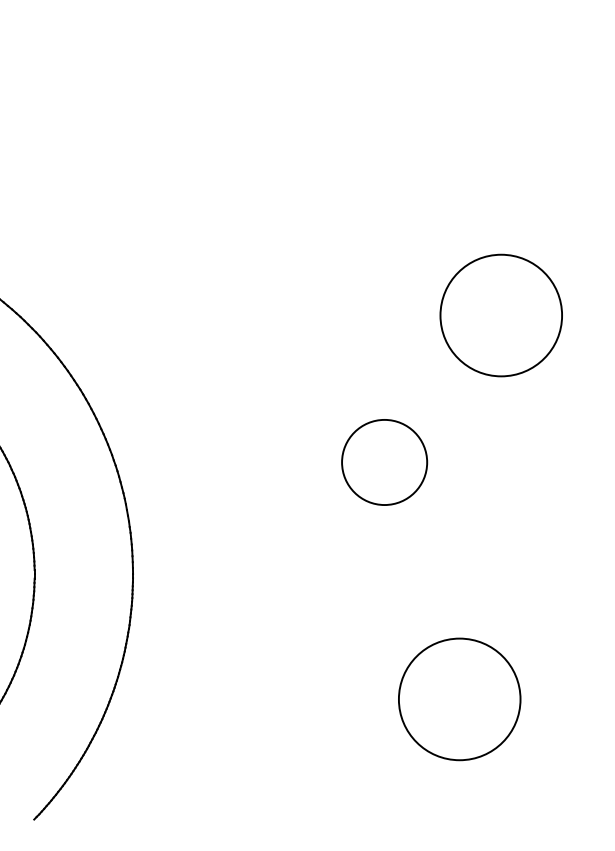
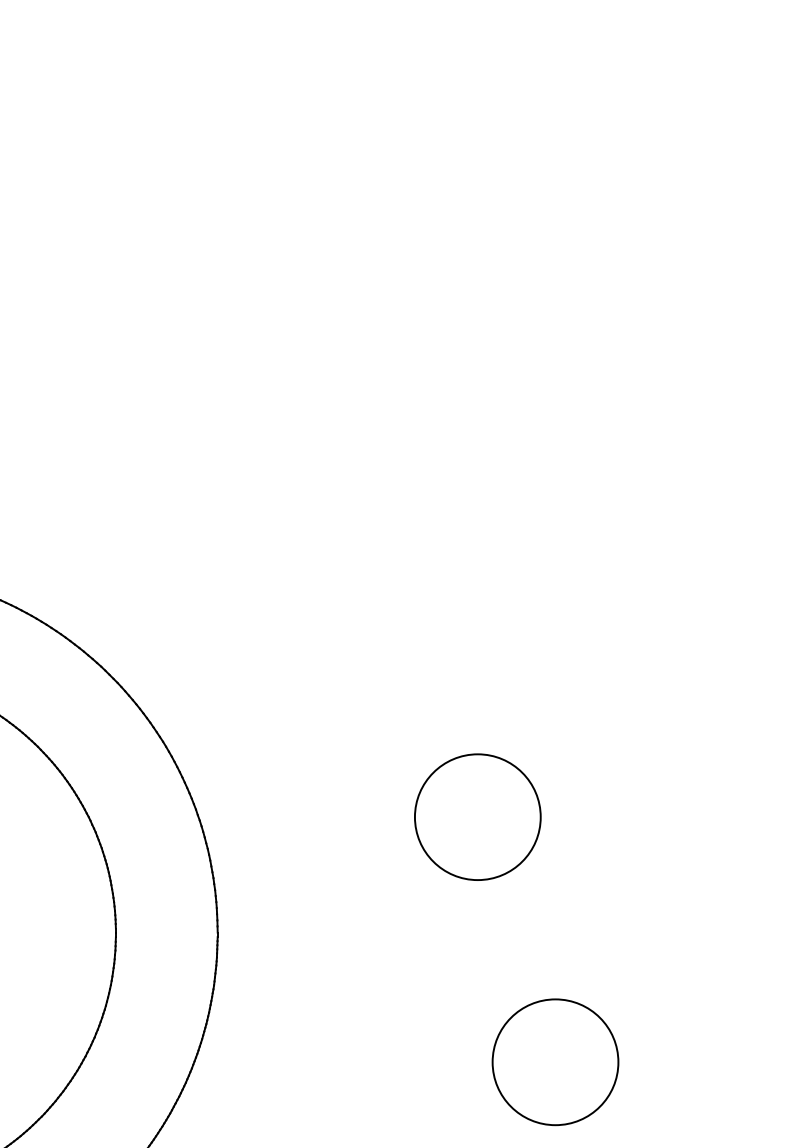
circle: (501, 315) -> (598, 665), removed
circle: (384, 462) -> (477, 817), size x1.43

